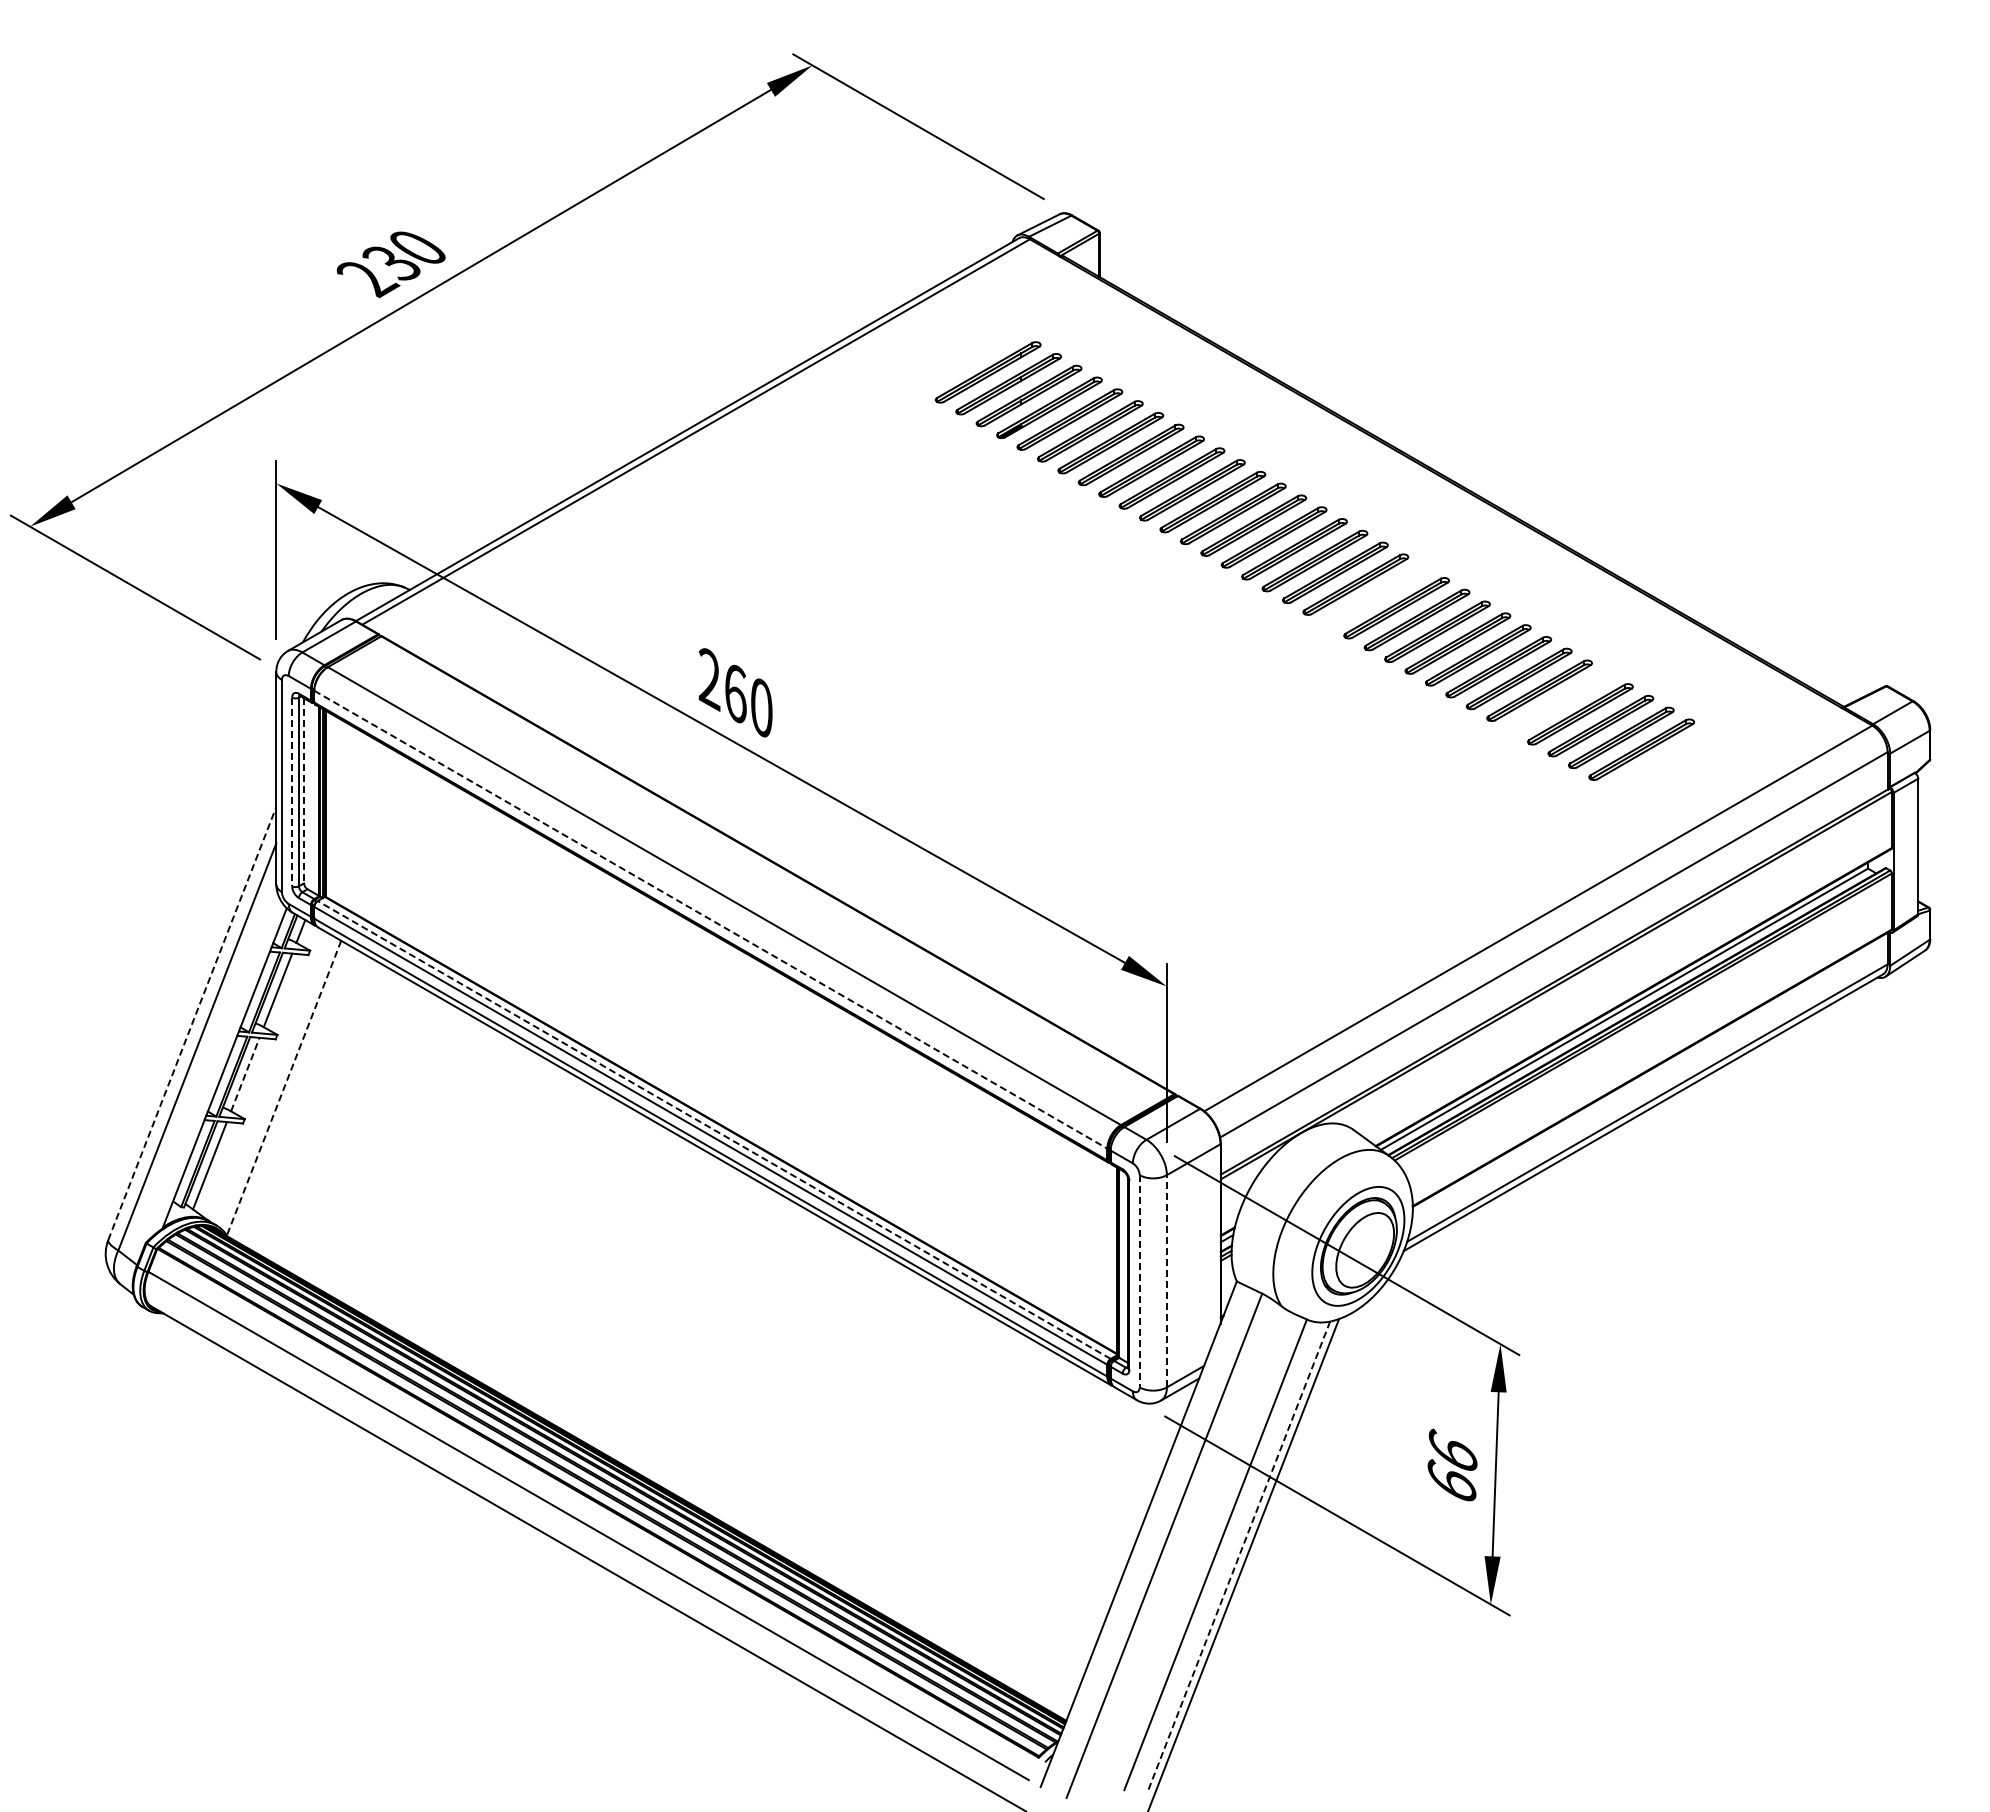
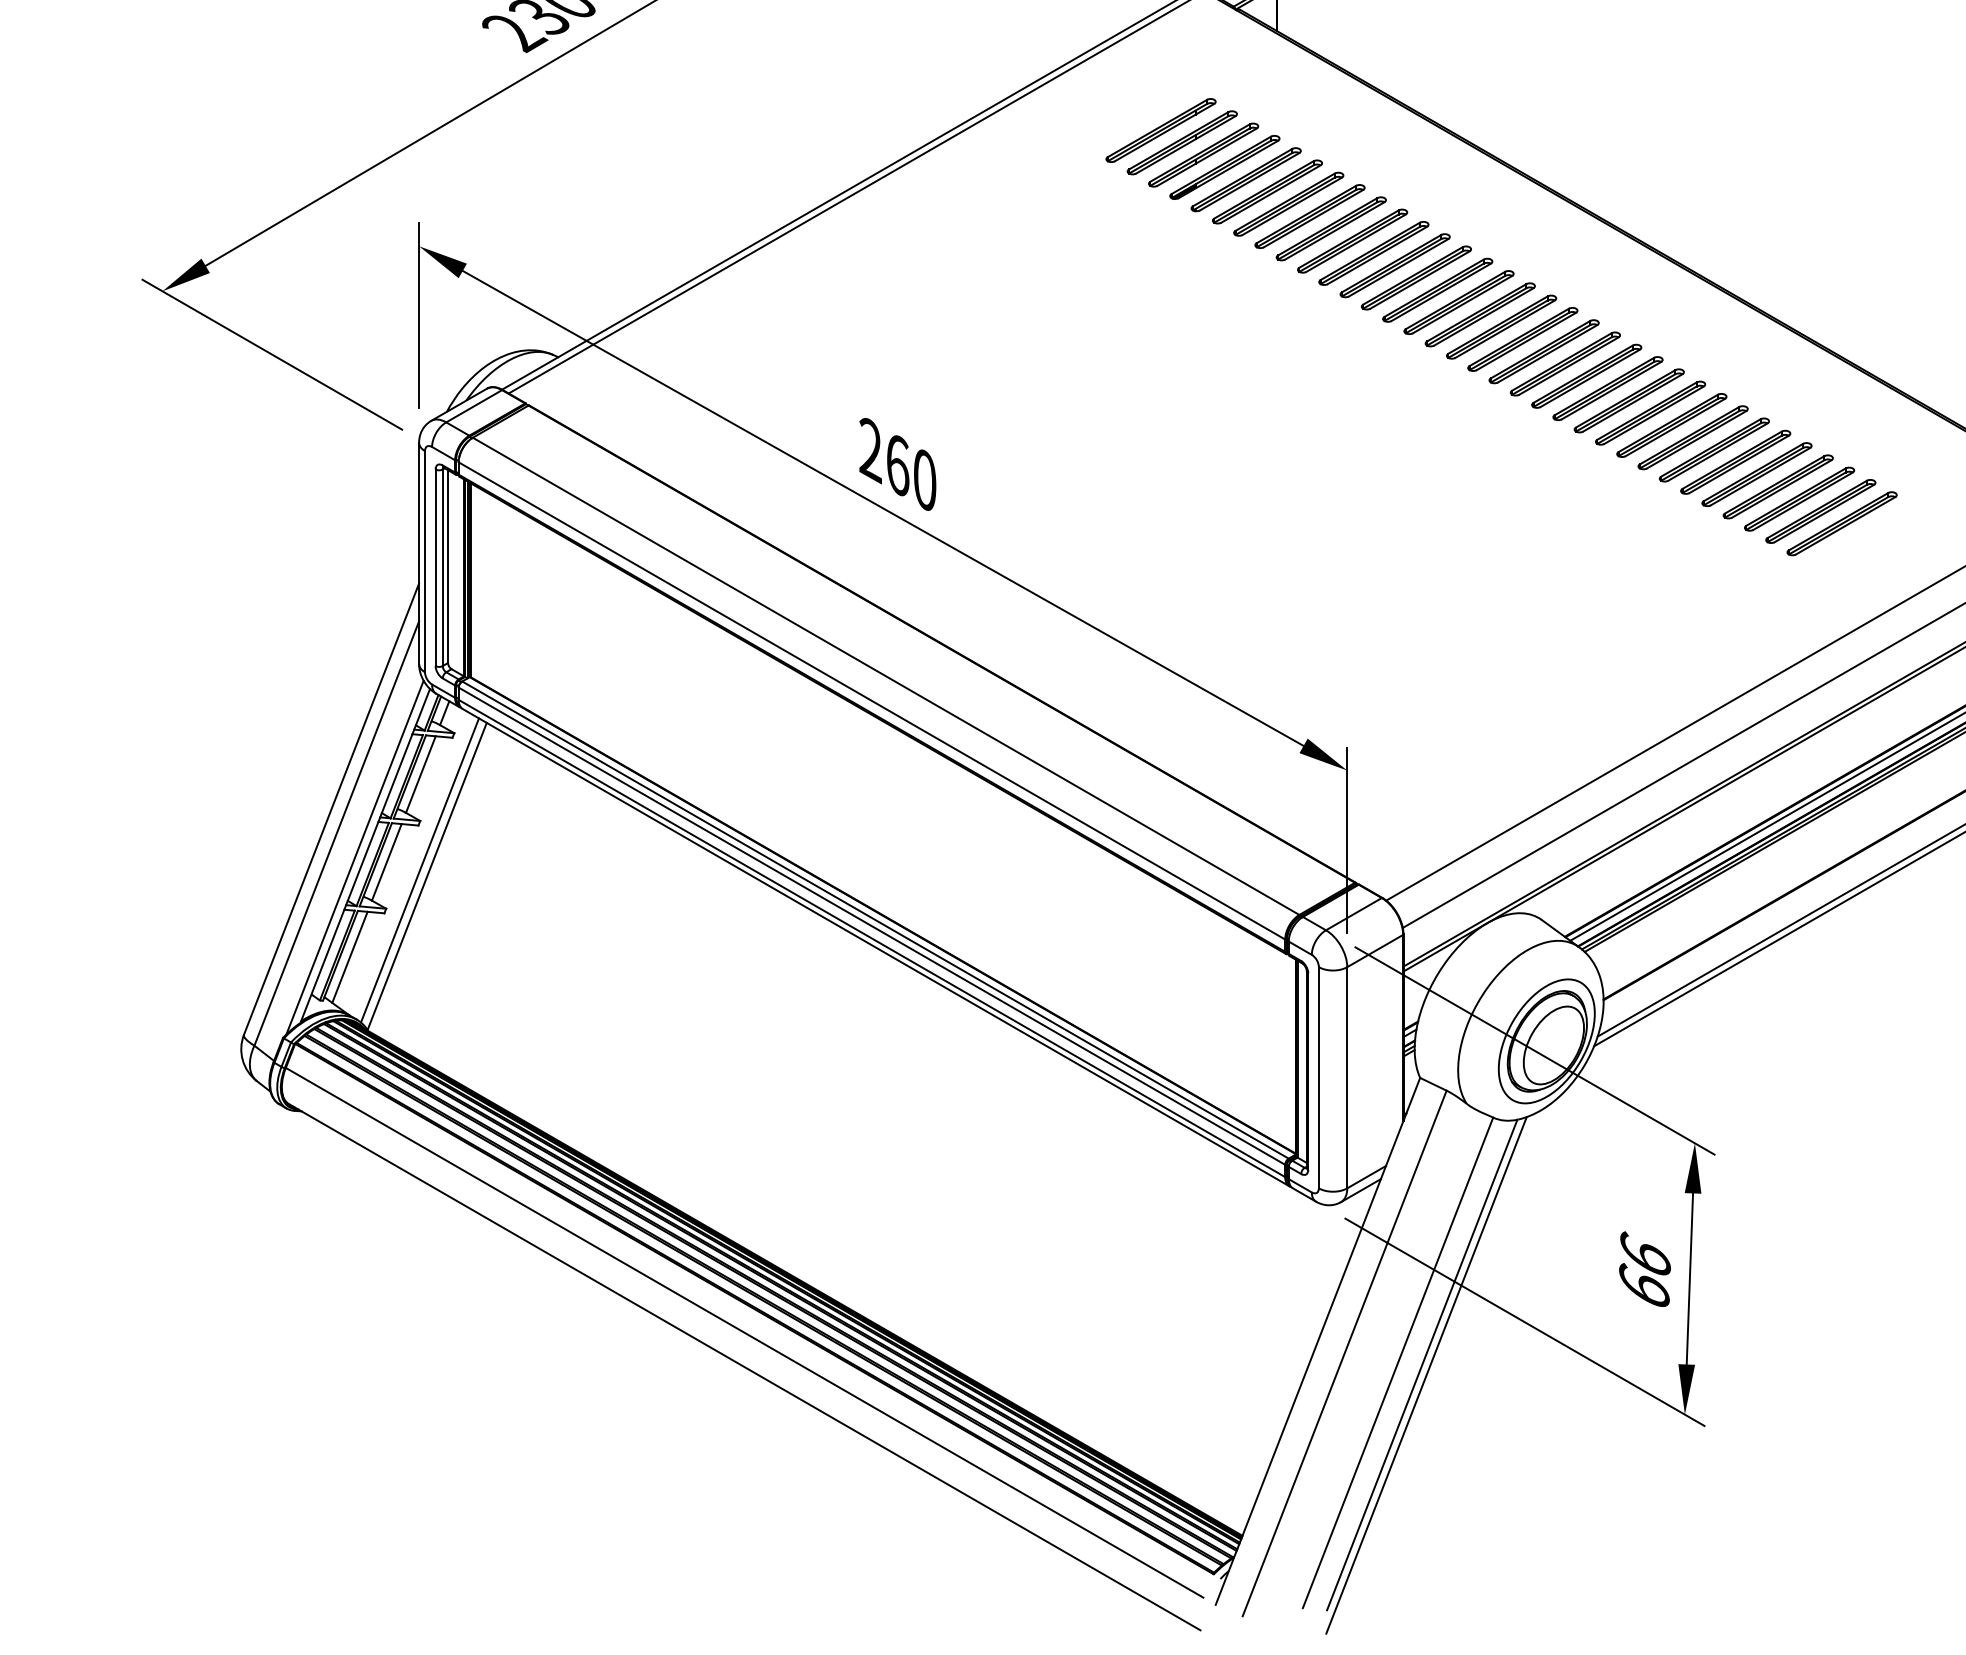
part: (1375, 596) -> (1564, 364), added
part: (1559, 702) -> (1756, 474), added
line: (304, 790) -> (448, 566), dashed -> solid
line: (292, 792) -> (435, 568), dashed -> solid
line: (710, 919) -> (871, 700), dashed -> solid
line: (192, 1023) -> (331, 809), dashed -> solid
line: (214, 1069) -> (354, 857), added
line: (245, 1074) -> (386, 862), dashed -> solid
line: (276, 1082) -> (419, 870), added
line: (283, 1088) -> (426, 876), dashed -> solid
line: (714, 1129) -> (875, 919), dashed -> solid
line: (1166, 1280) -> (1346, 1076), dashed -> solid
line: (1139, 1281) -> (1318, 1077), dashed -> solid
line: (1238, 1557) -> (1421, 1365), dashed -> solid

